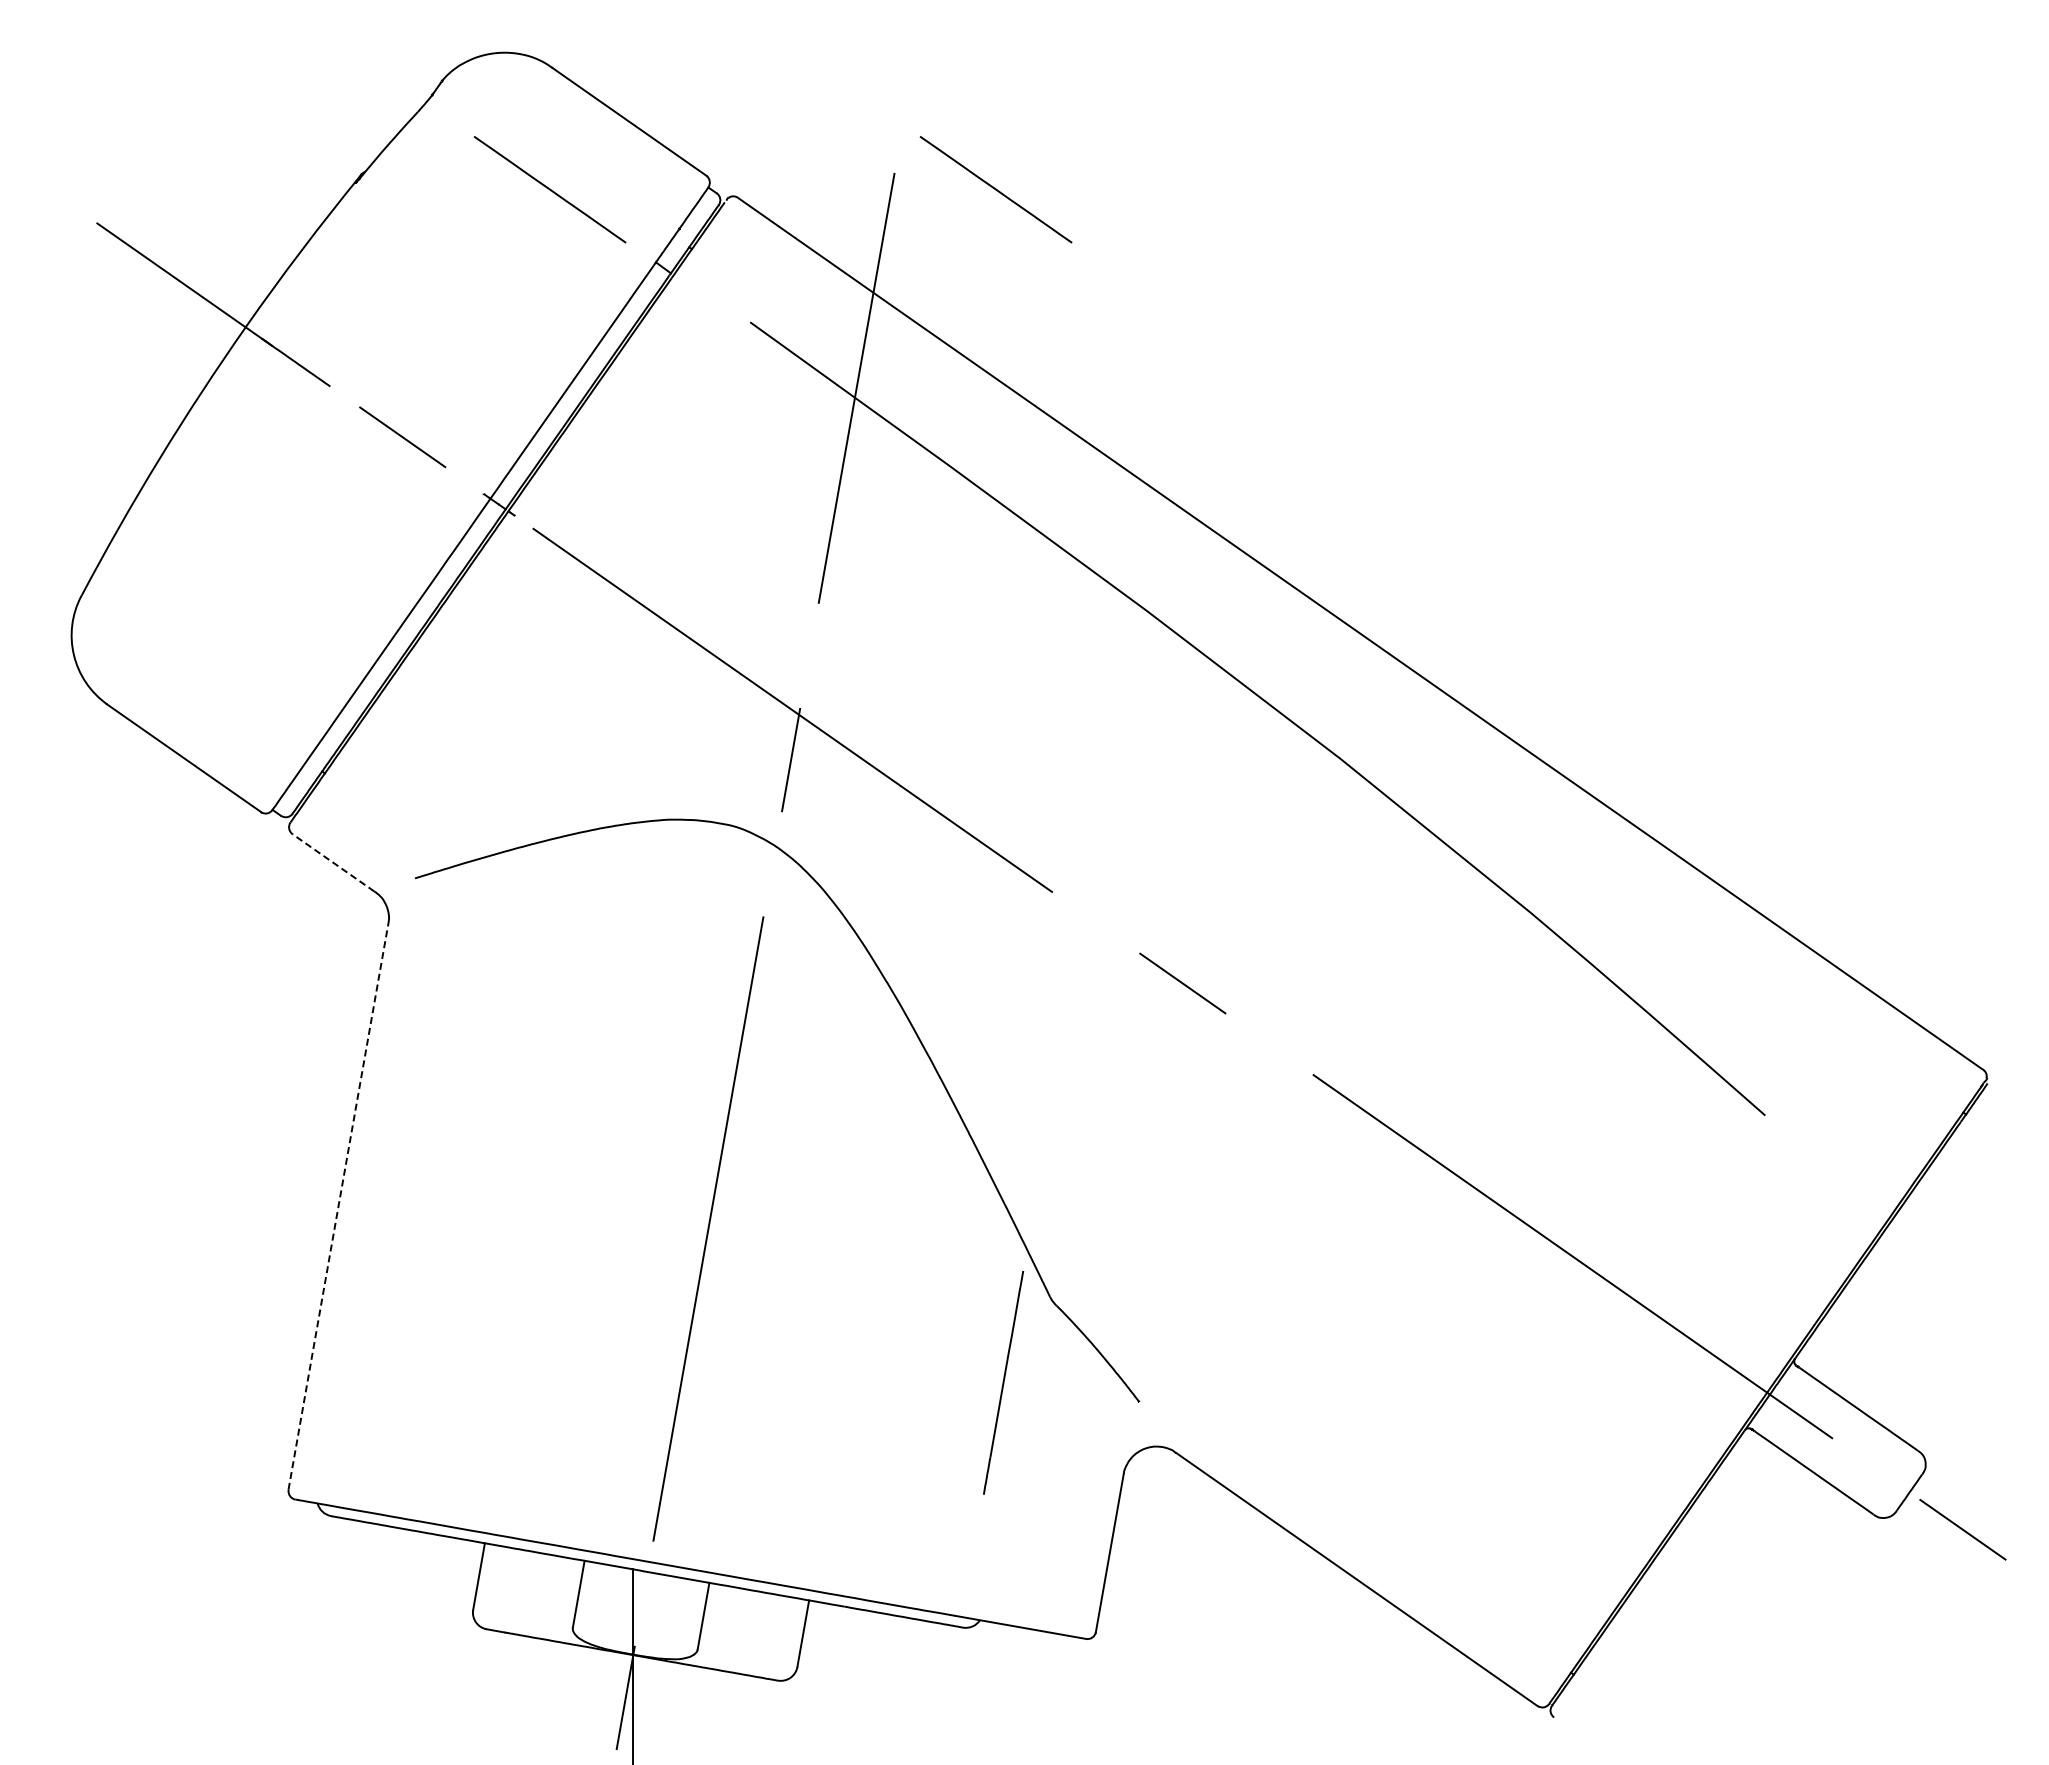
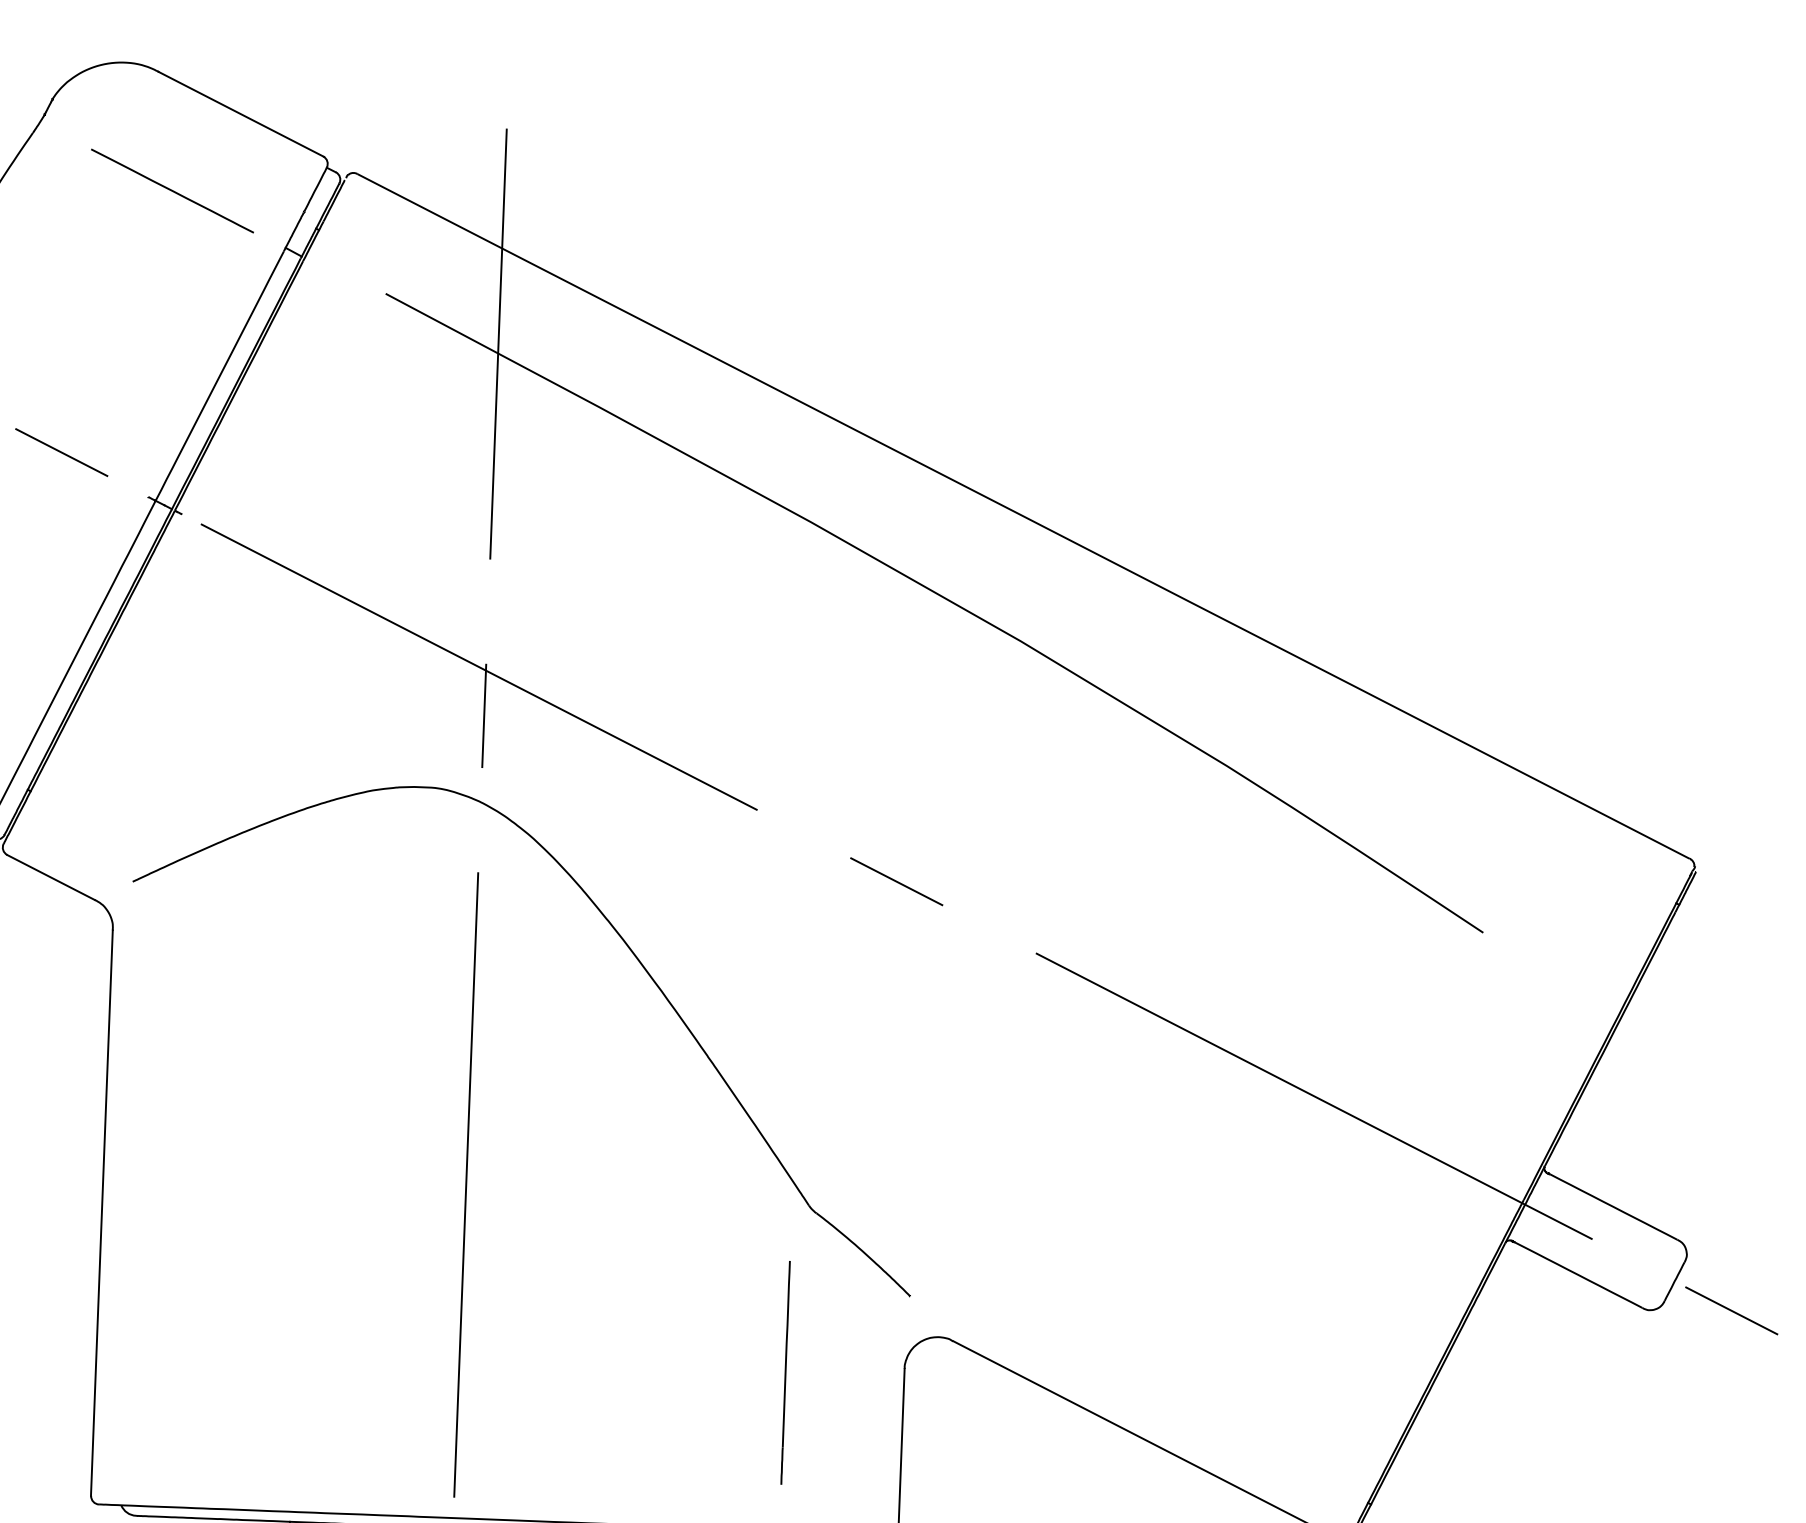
line: (995, 189) -> (607, 131), removed
line: (333, 862) -> (51, 877), dashed -> solid
line: (338, 1207) -> (102, 1213), dashed -> solid
line: (1003, 1382) -> (785, 1372), moved

